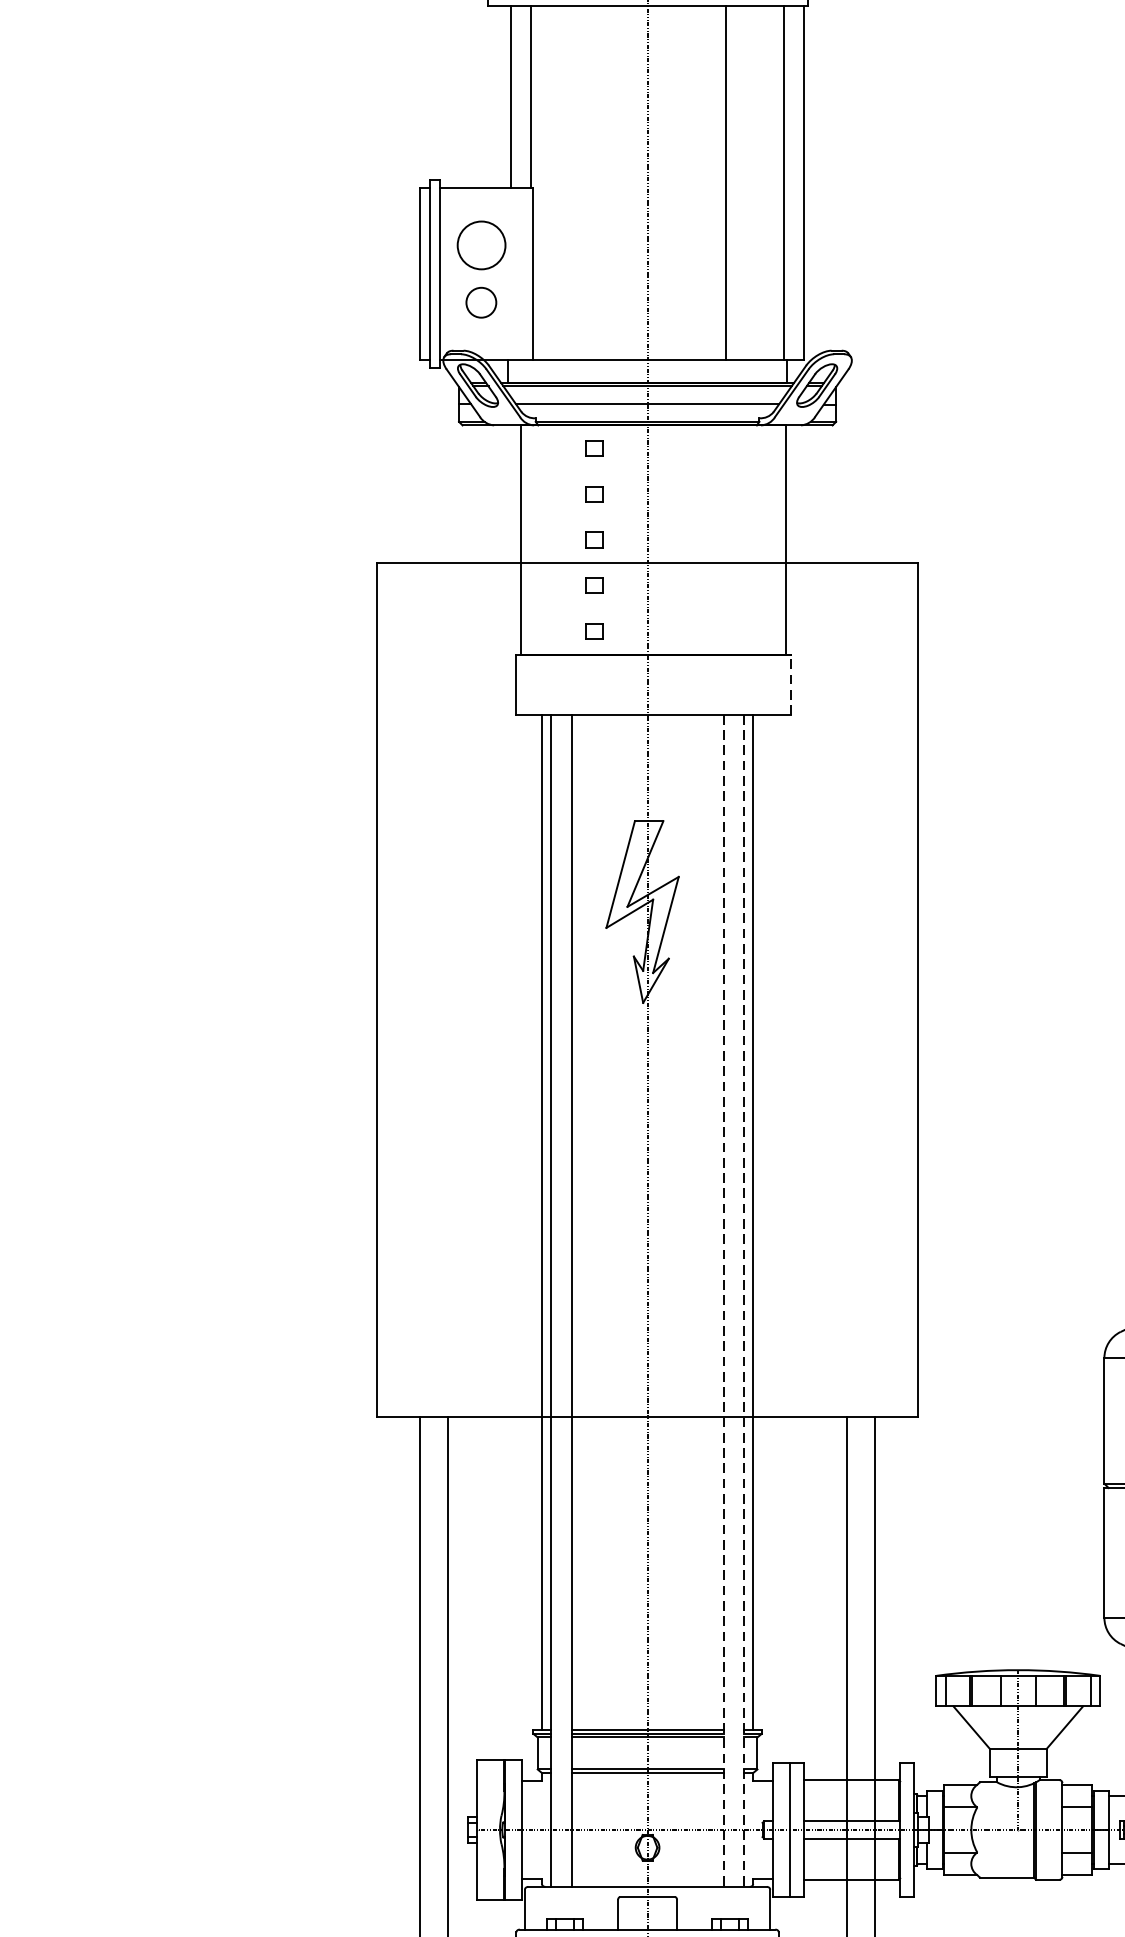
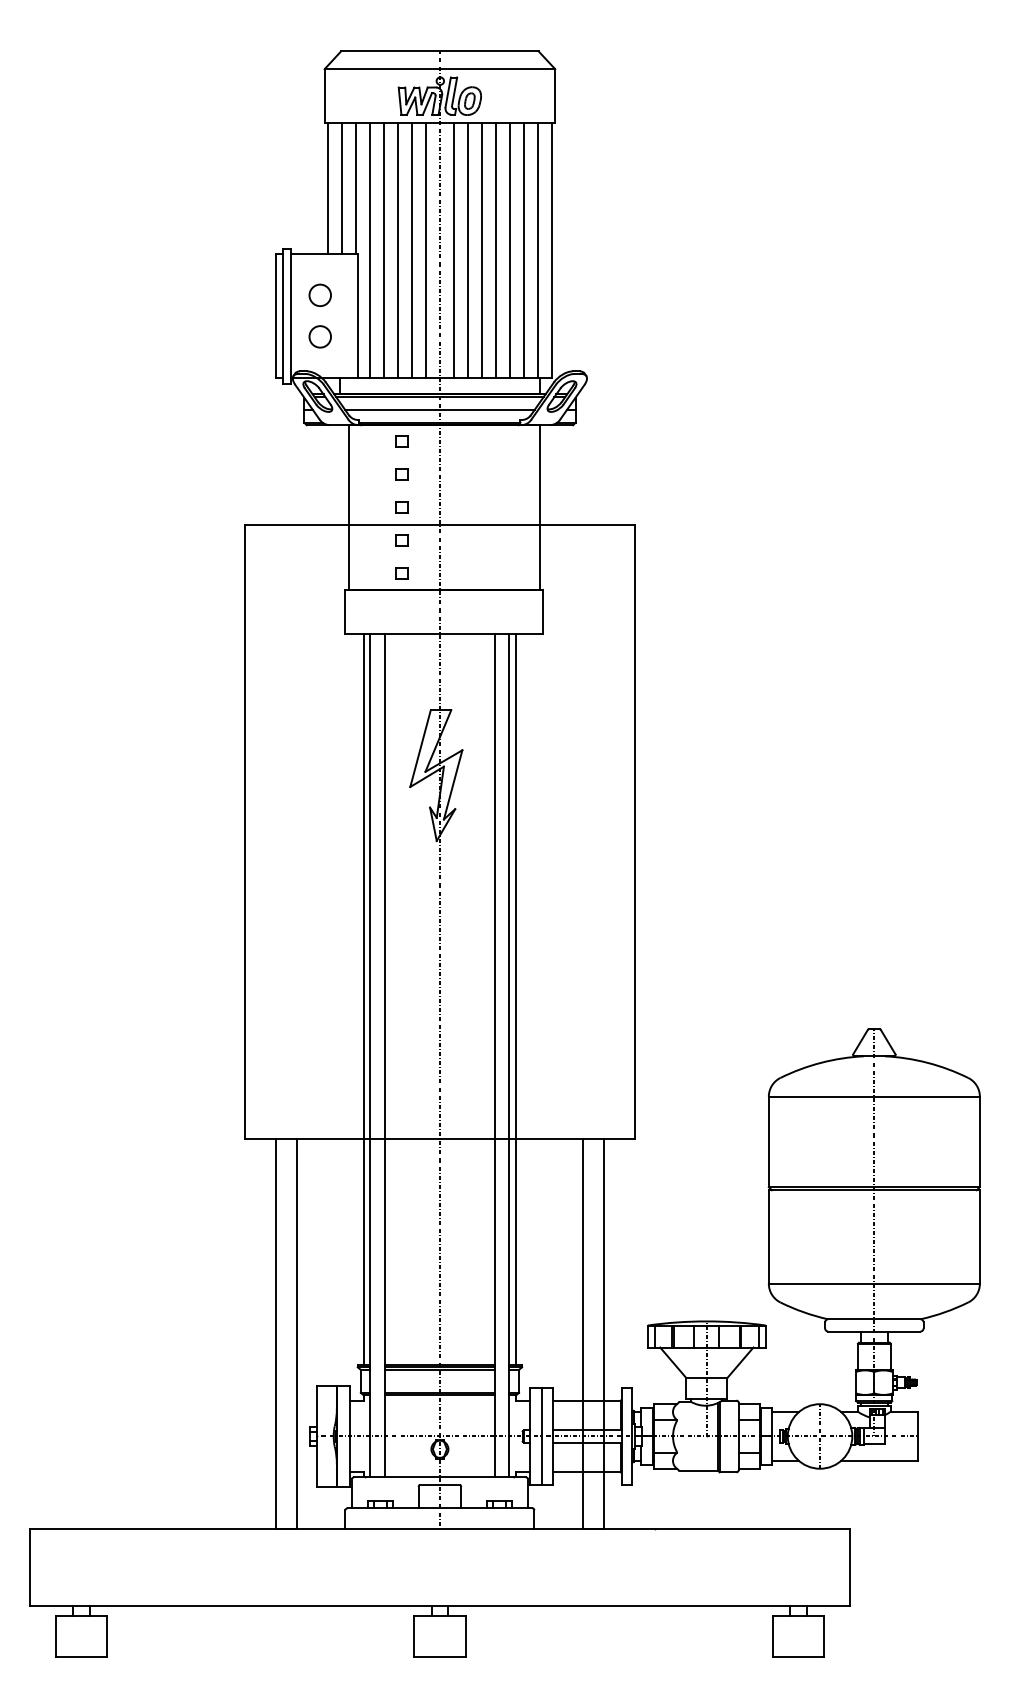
line: (491, 96) -> (327, 188), added
line: (549, 182) -> (369, 250), added
line: (569, 182) -> (383, 250), added
line: (588, 182) -> (397, 250), added
line: (608, 182) -> (411, 250), added
line: (627, 182) -> (425, 250), added
line: (666, 182) -> (453, 250), added
line: (687, 182) -> (468, 250), added
line: (706, 182) -> (482, 250), added
line: (745, 182) -> (510, 250), added
line: (765, 182) -> (524, 250), added
circle: (480, 243) -> (319, 294), size x0.62
line: (790, 684) -> (542, 611), dashed -> solid
line: (723, 1300) -> (494, 1055), dashed -> solid
line: (744, 1300) -> (509, 1055), dashed -> solid

